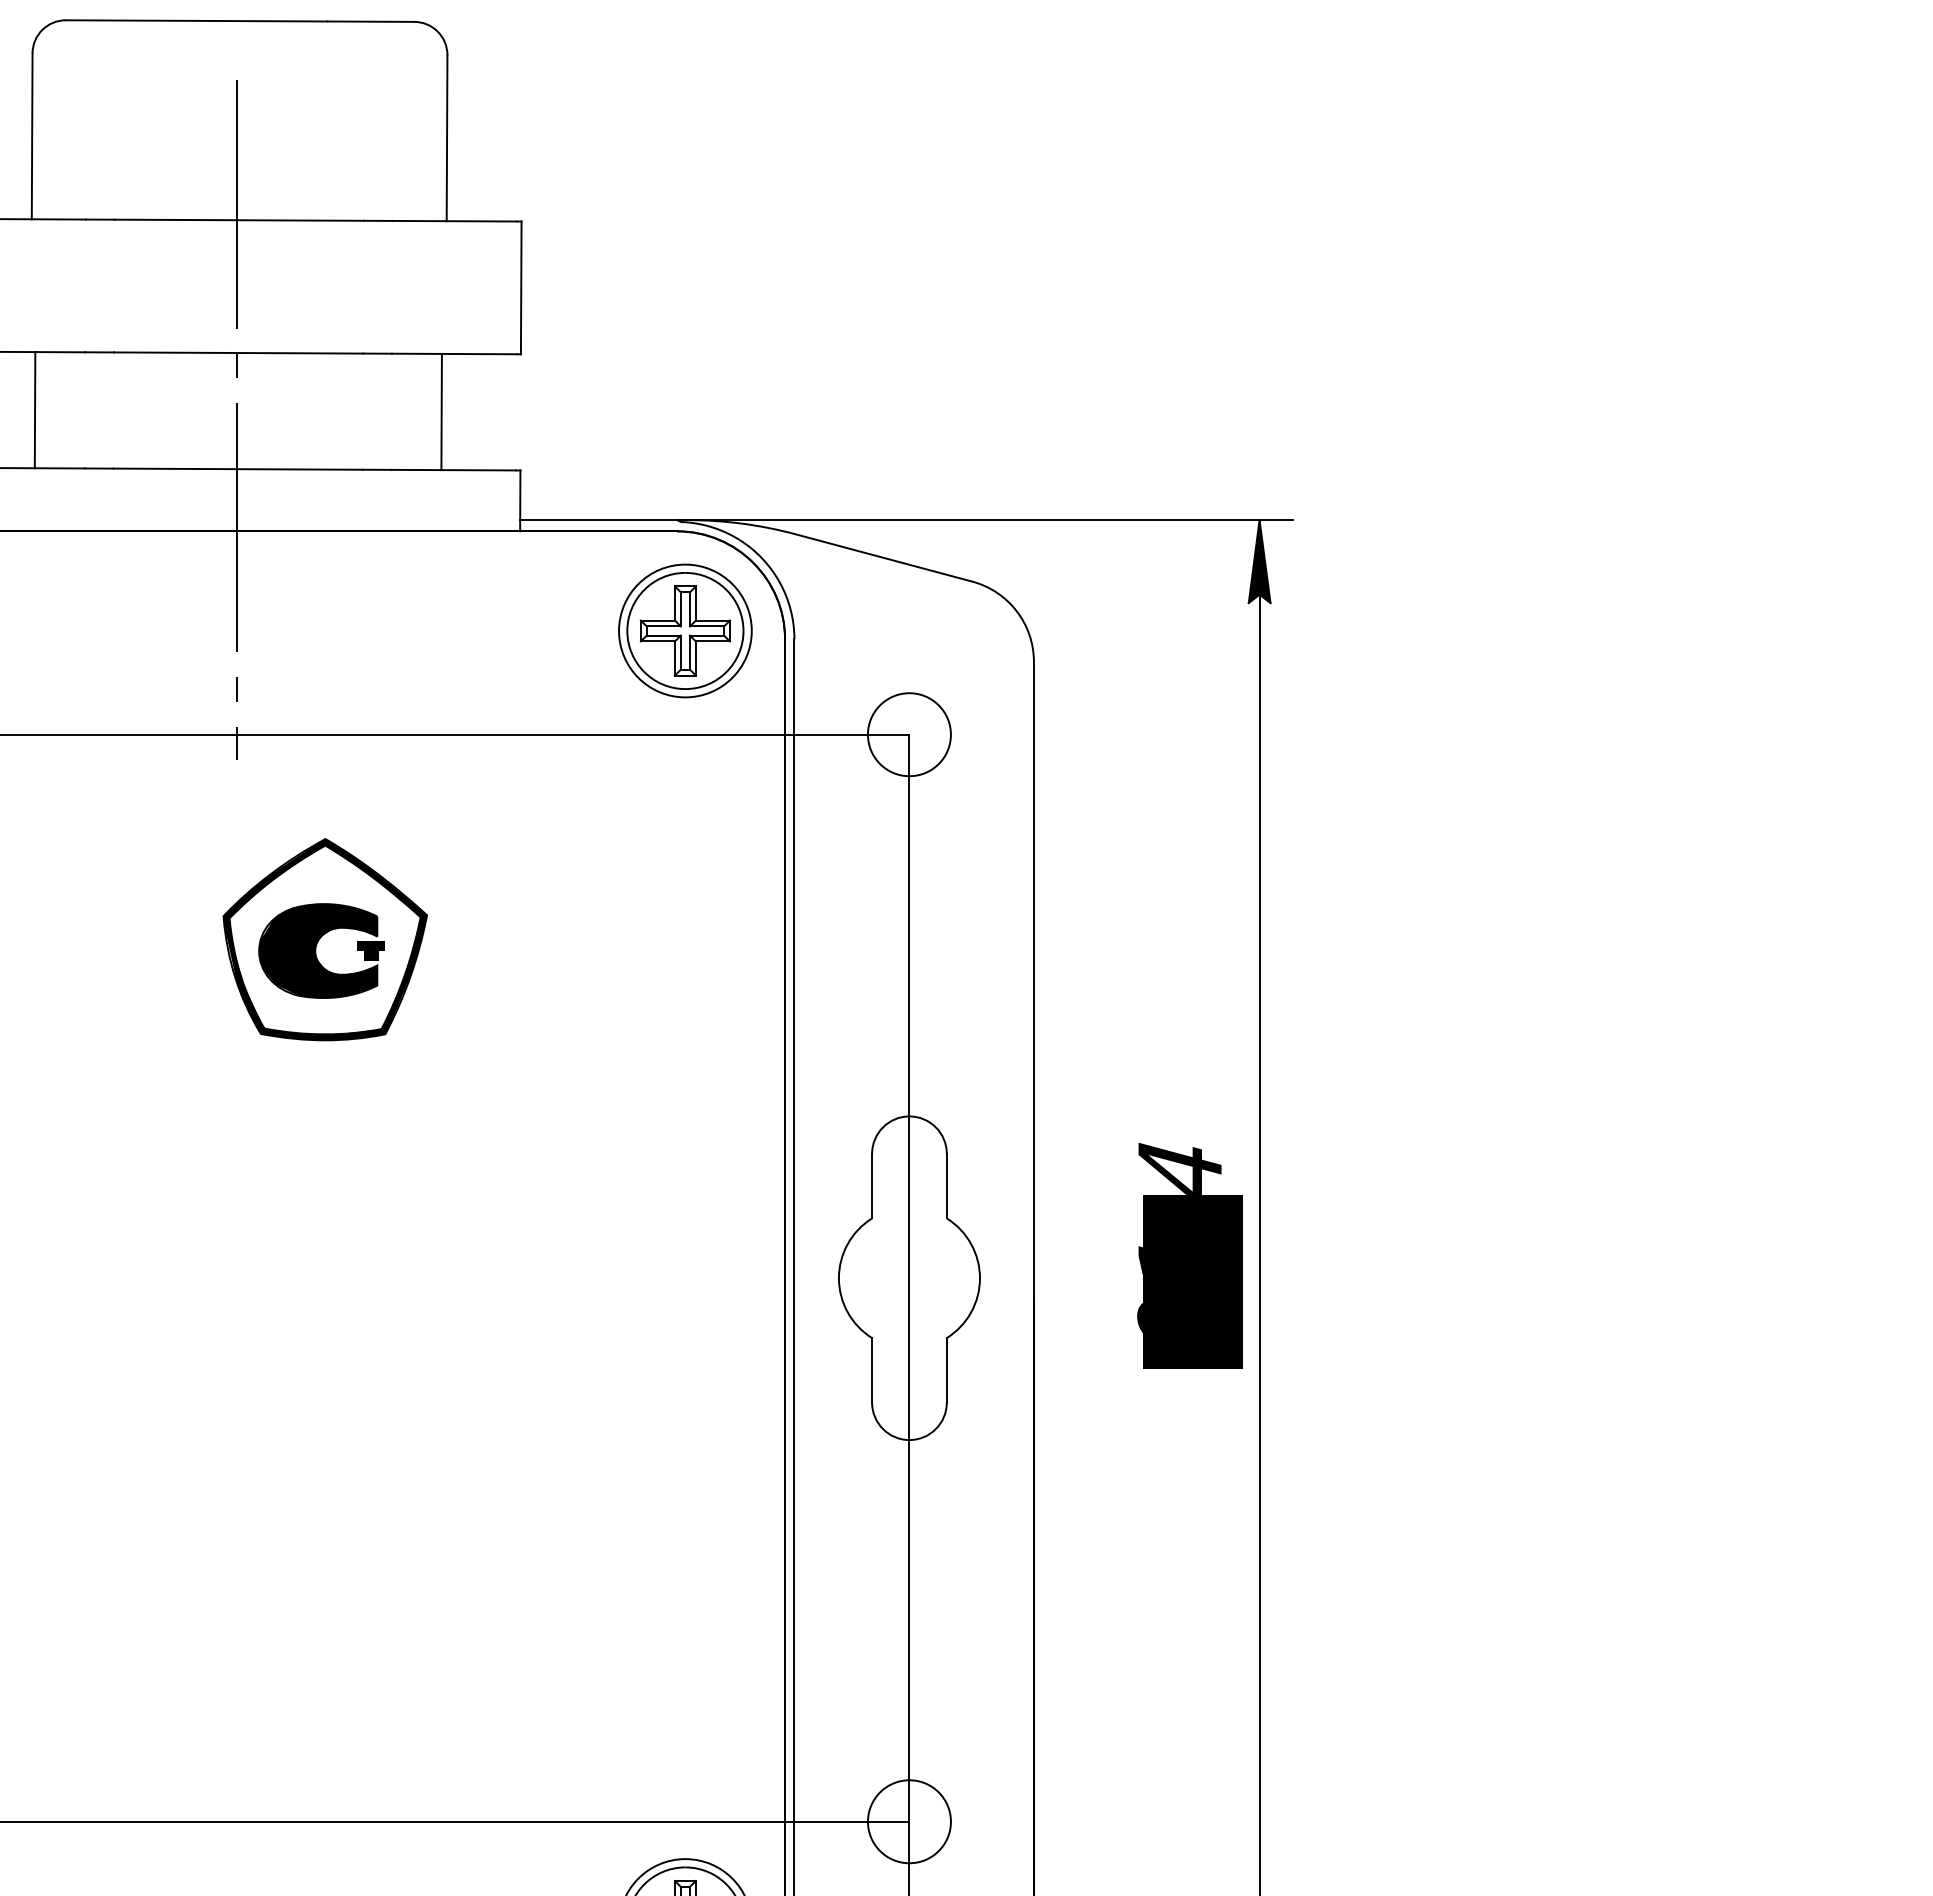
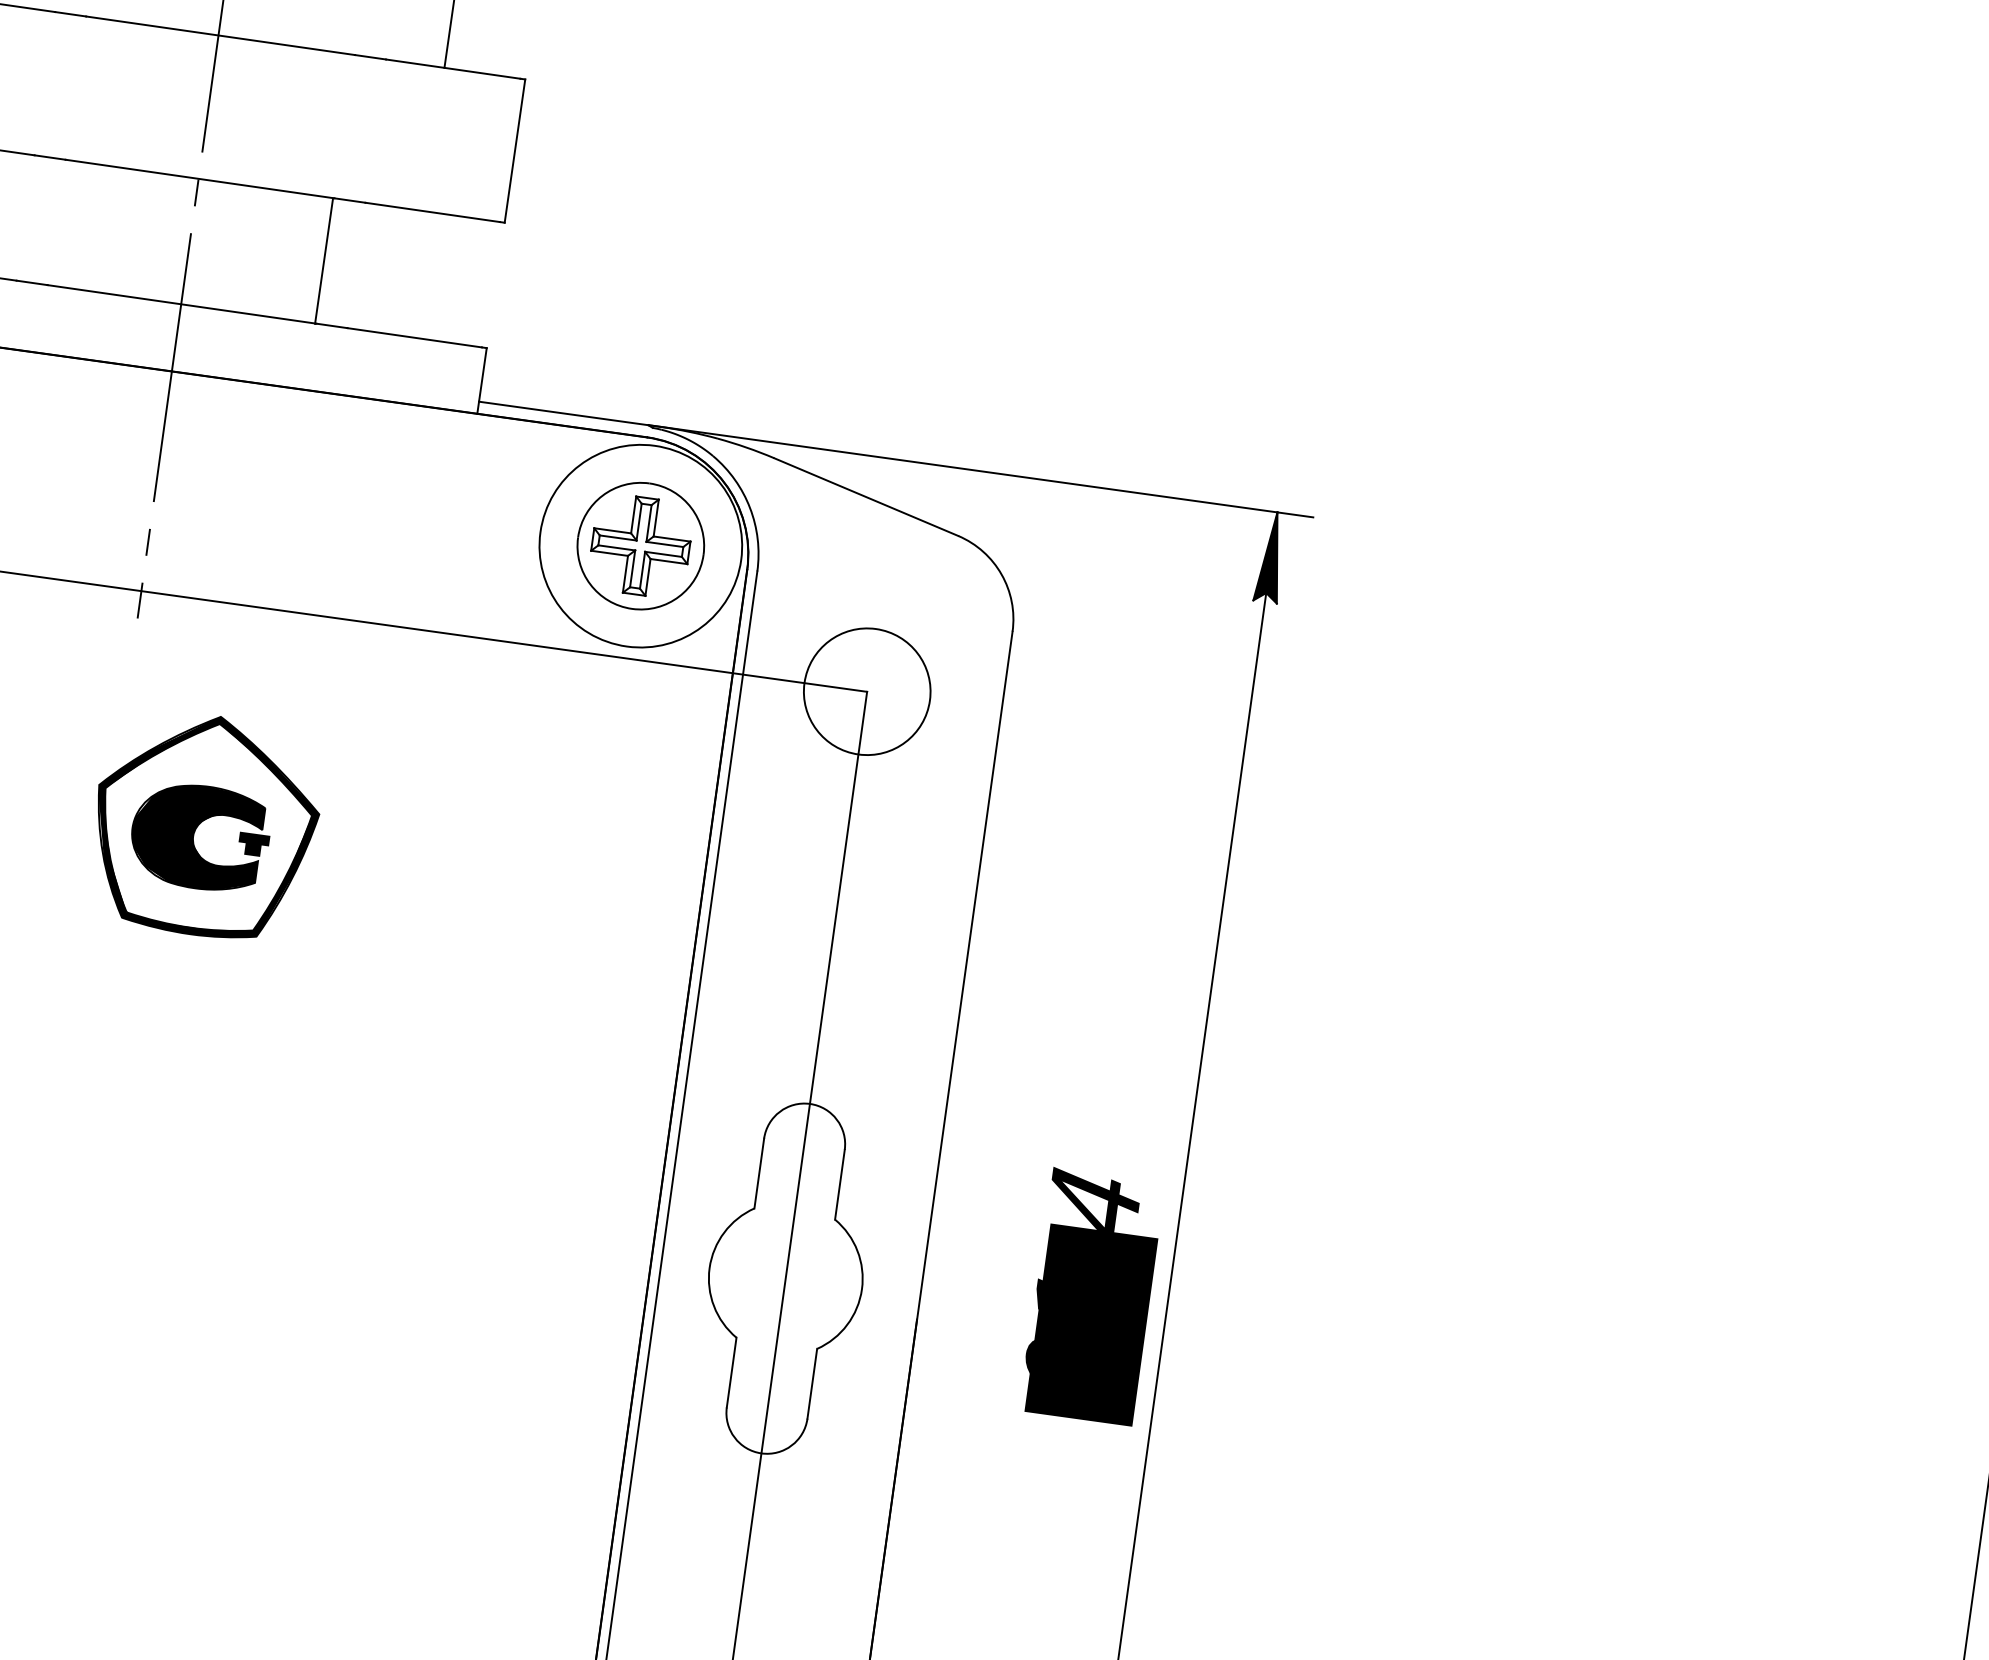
line: (441, 411) -> (323, 260), moved
circle: (685, 630) -> (641, 545), size x1.4
circle: (908, 734) -> (866, 691), size x1.4

